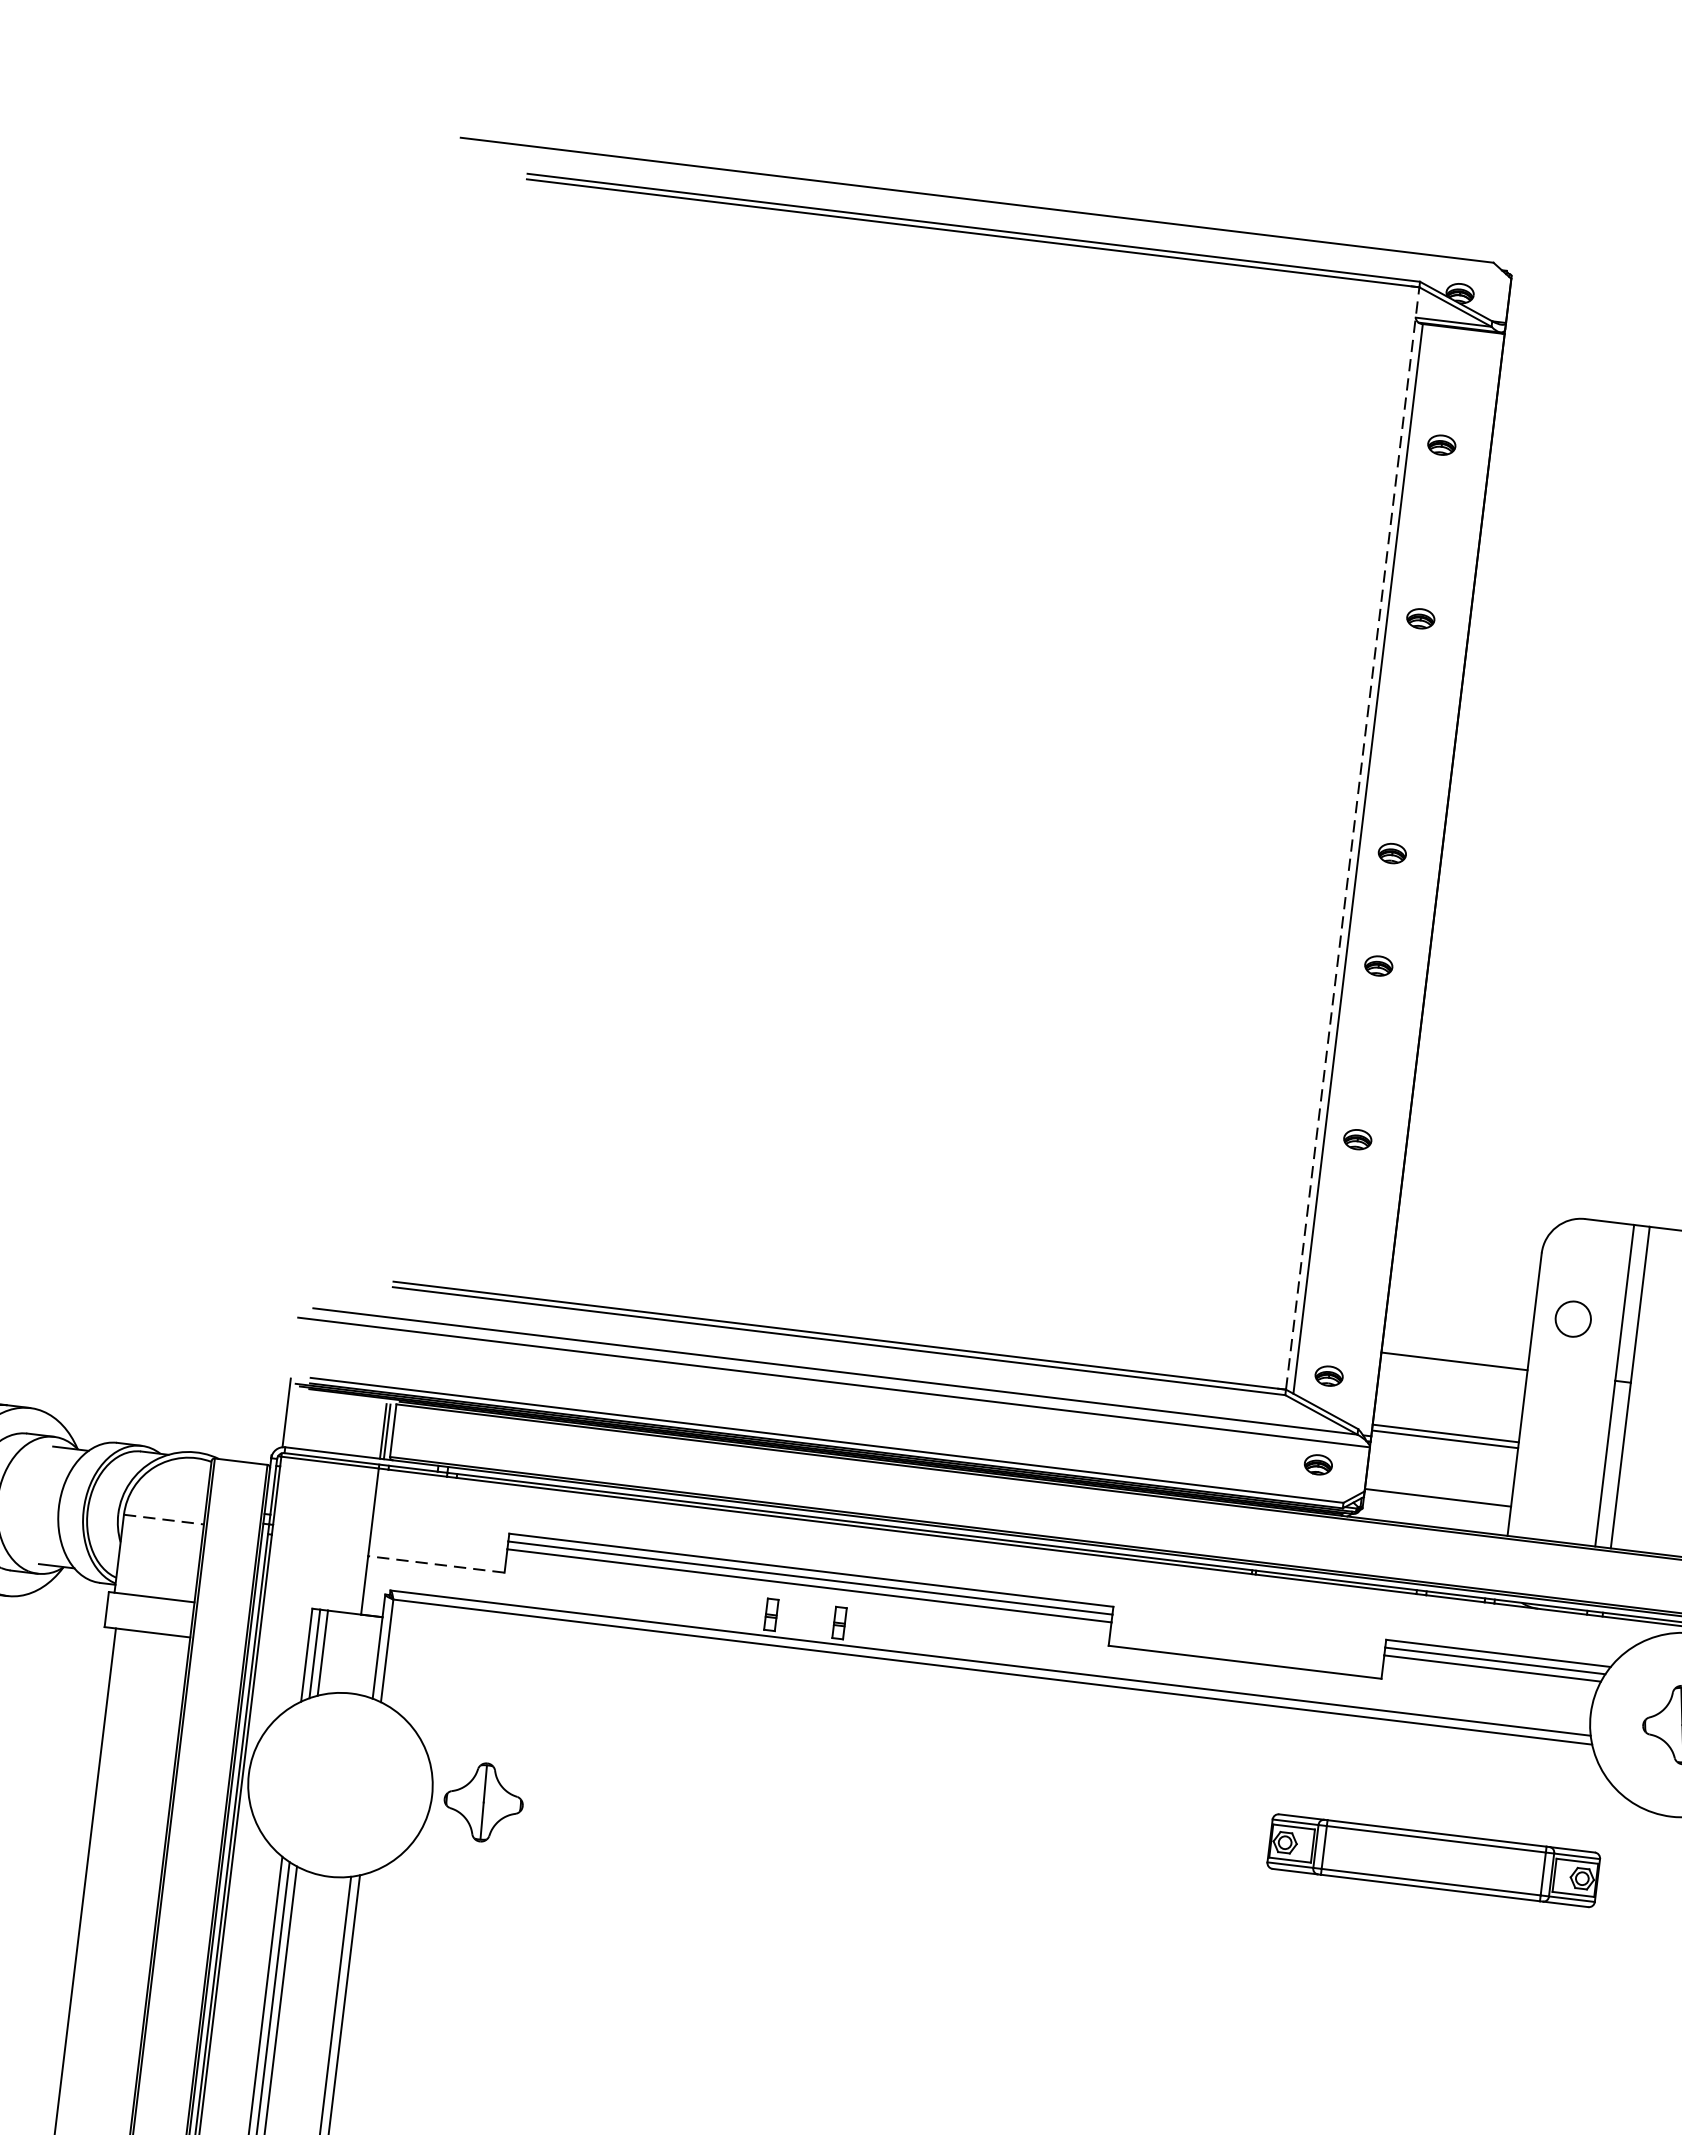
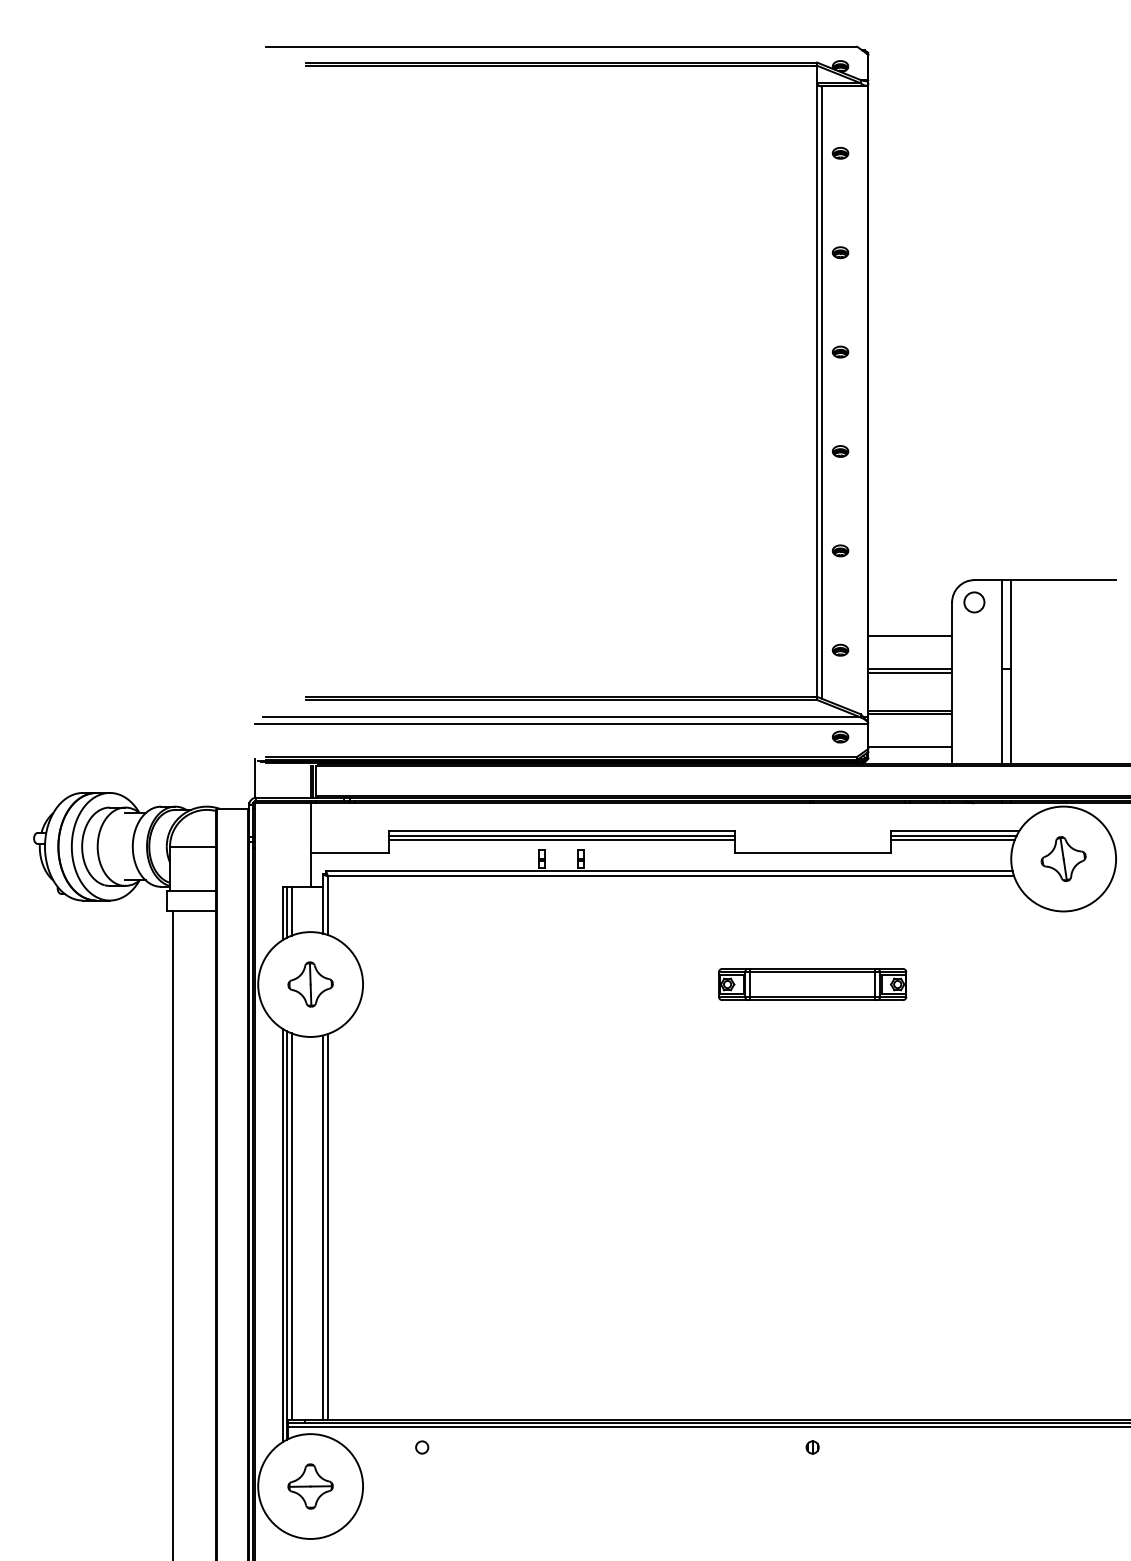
line: (1353, 838) -> (817, 381), dashed -> solid
part: (1392, 852) -> (840, 351), moved
line: (1462, 1302) -> (910, 635), added
circle: (1573, 1319) -> (974, 602), moved
line: (1454, 1366) -> (910, 672), added
part: (1329, 1374) -> (840, 649), moved
line: (163, 1519) -> (192, 846), dashed -> solid
line: (436, 1564) -> (349, 853), dashed -> solid
part: (483, 1802) -> (310, 984), moved
part: (1433, 1860) -> (812, 984), moved

